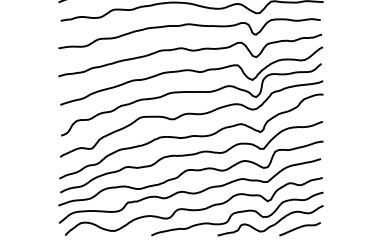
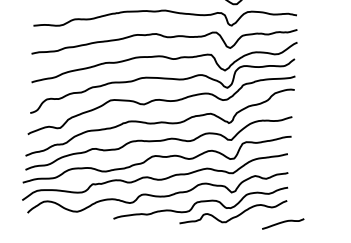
curve: (299, 228) -> (282, 223), moved

